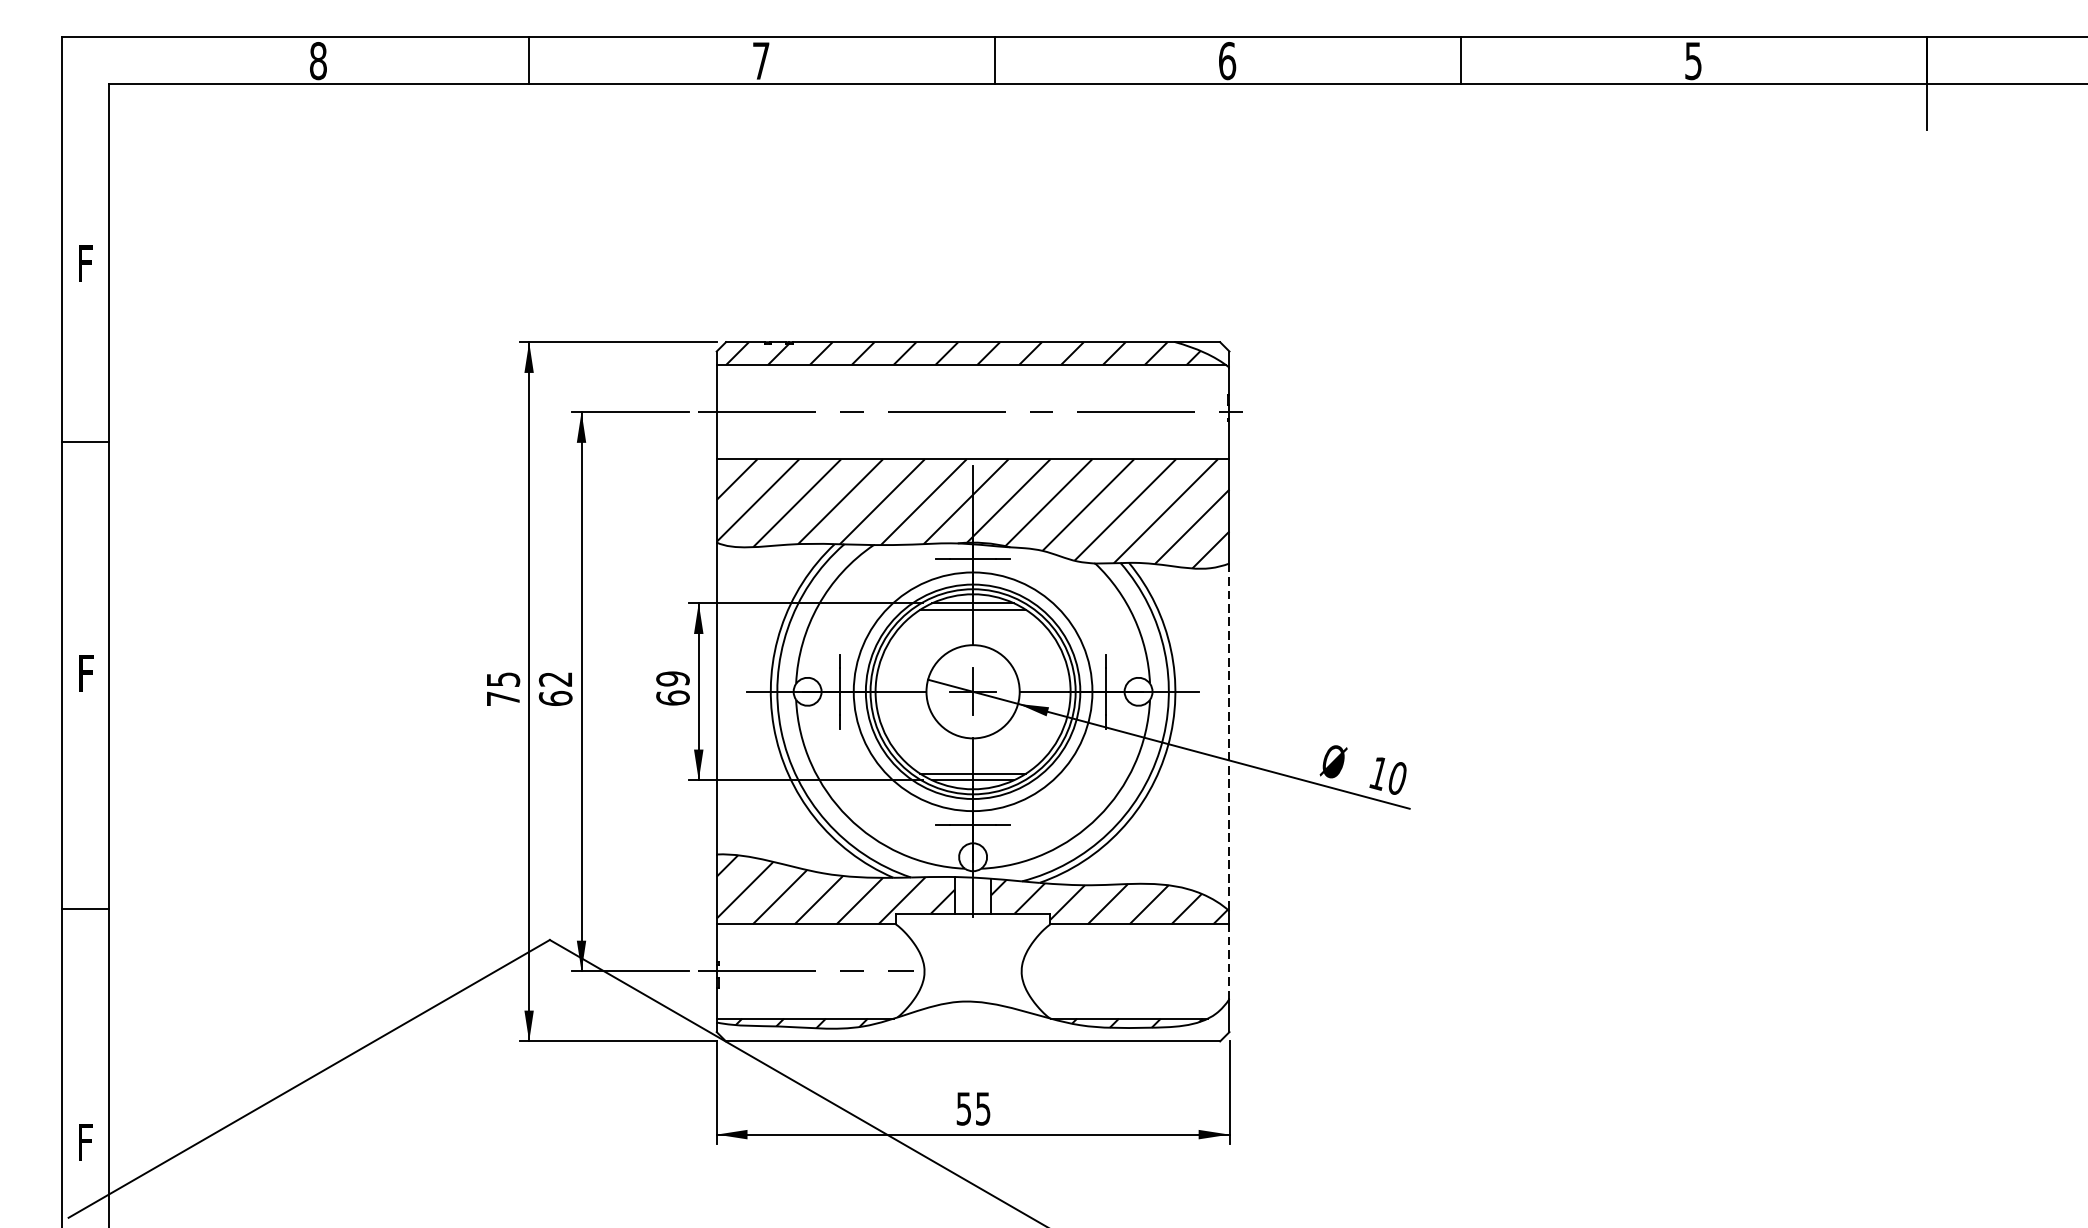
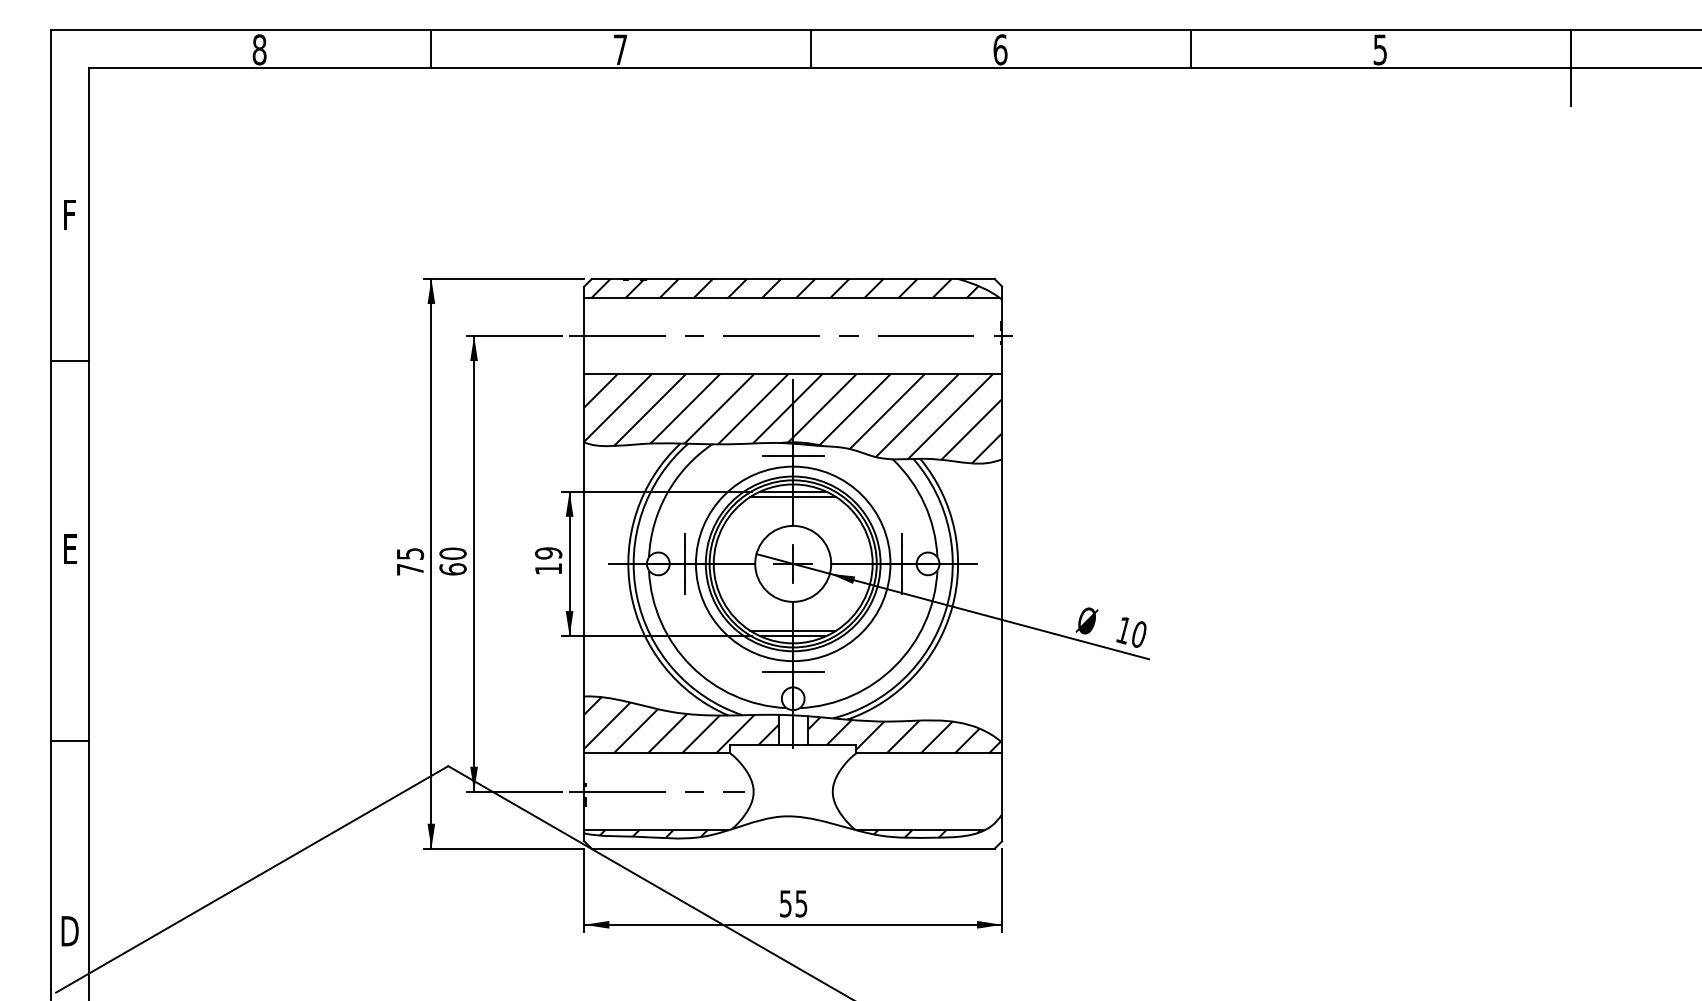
text: (86, 672) -> (70, 548), F -> E
text: (555, 679) -> (452, 553), 62 -> 60
text: (672, 697) -> (548, 568), 69 -> 19
line: (1229, 737) -> (1002, 601), dashed -> solid
line: (1229, 962) -> (1002, 784), dashed -> solid
text: (85, 1142) -> (69, 931), F -> D

